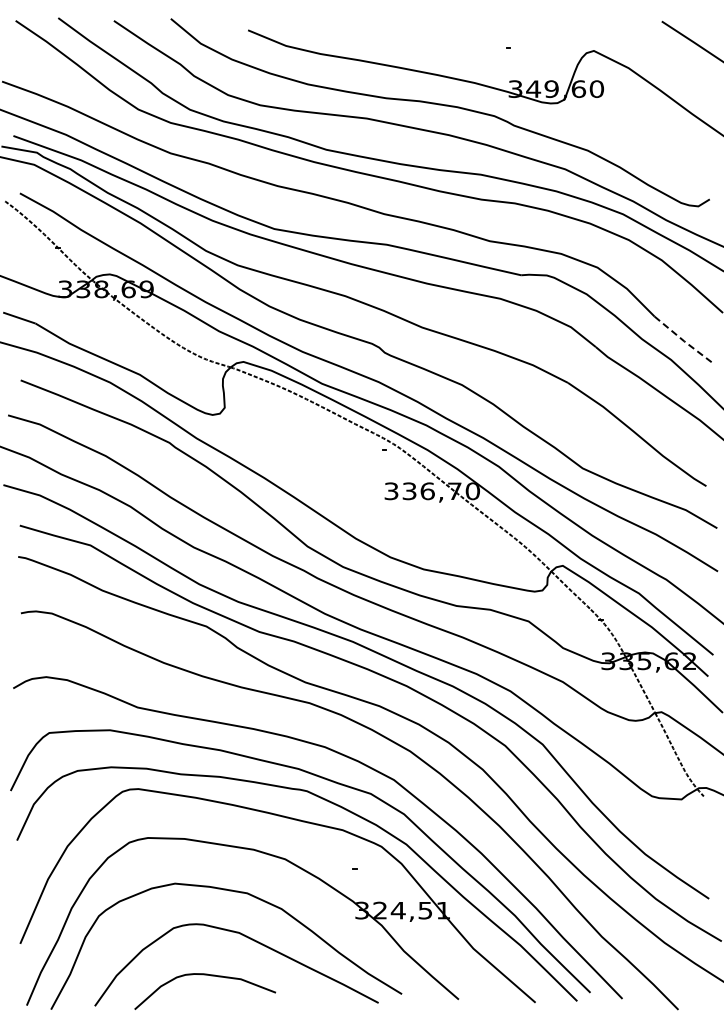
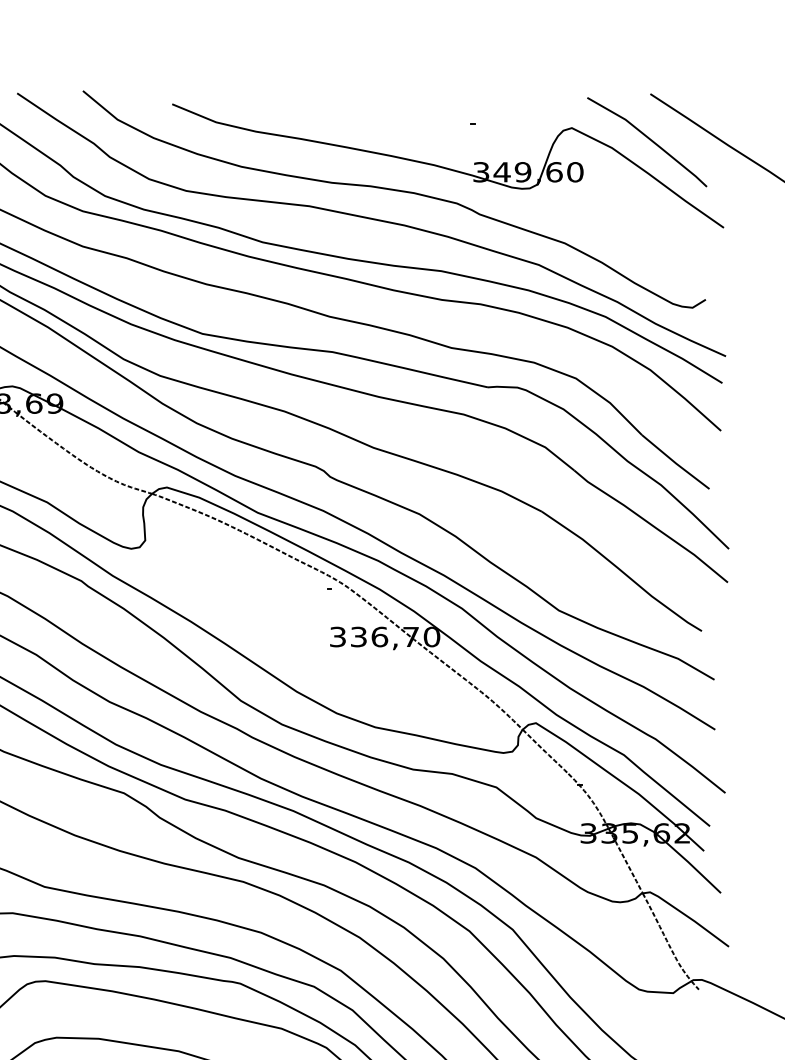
line: (661, 61) -> (650, 140), added
line: (684, 341) -> (676, 463), dashed -> solid

